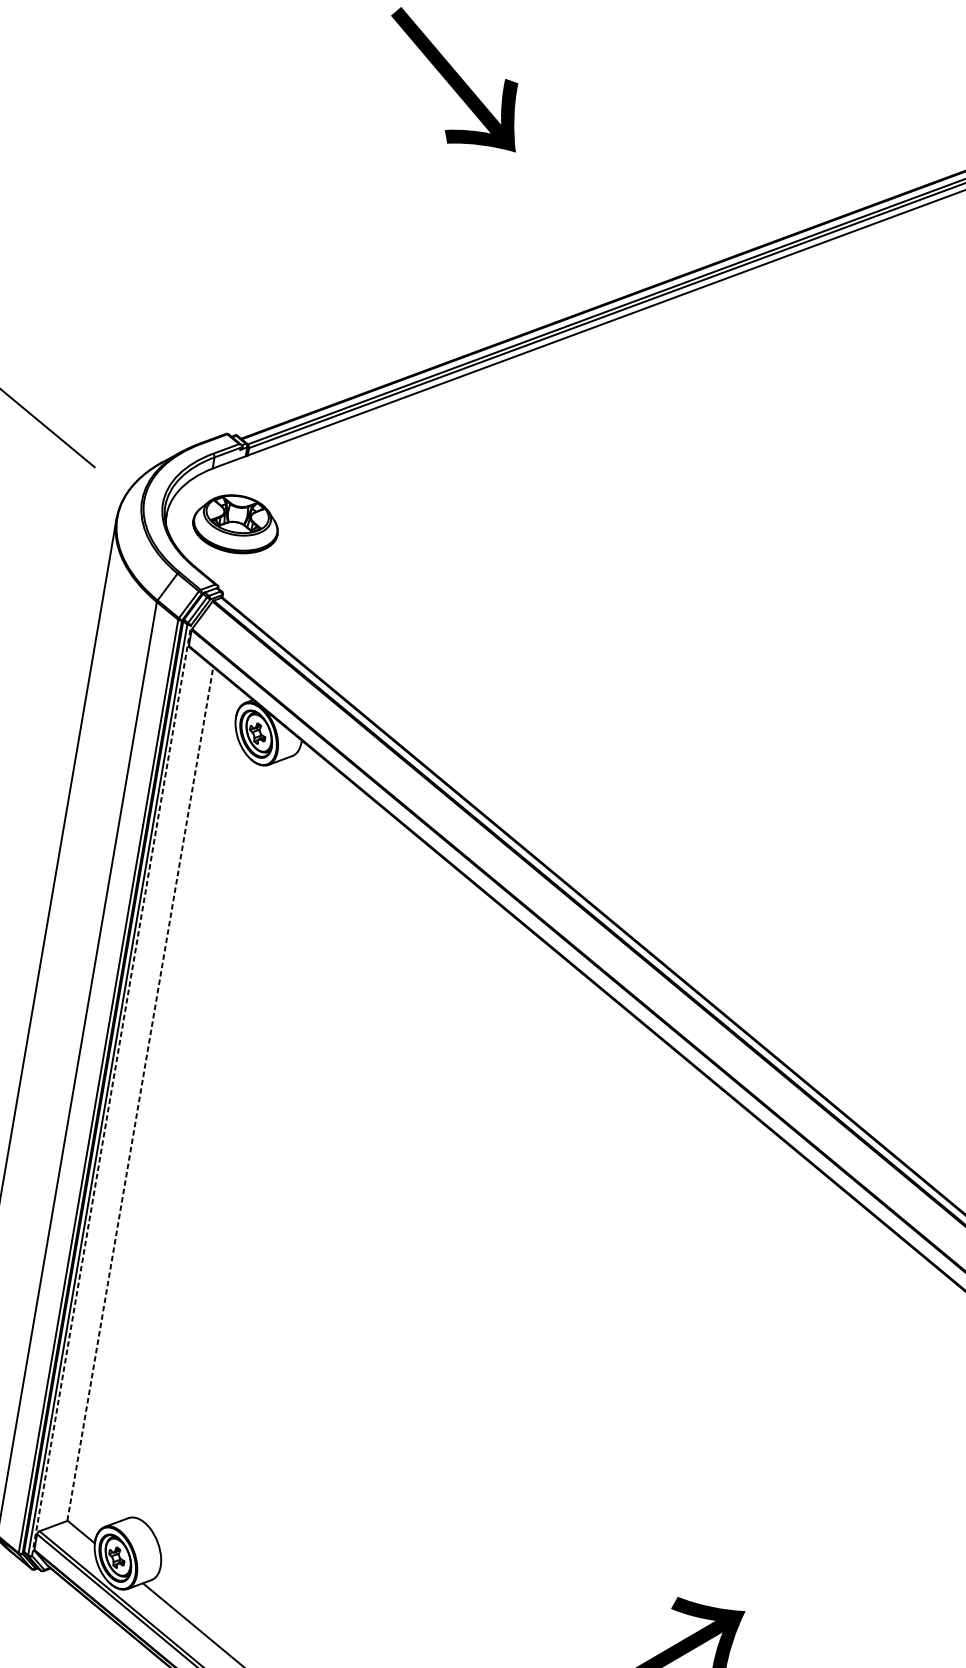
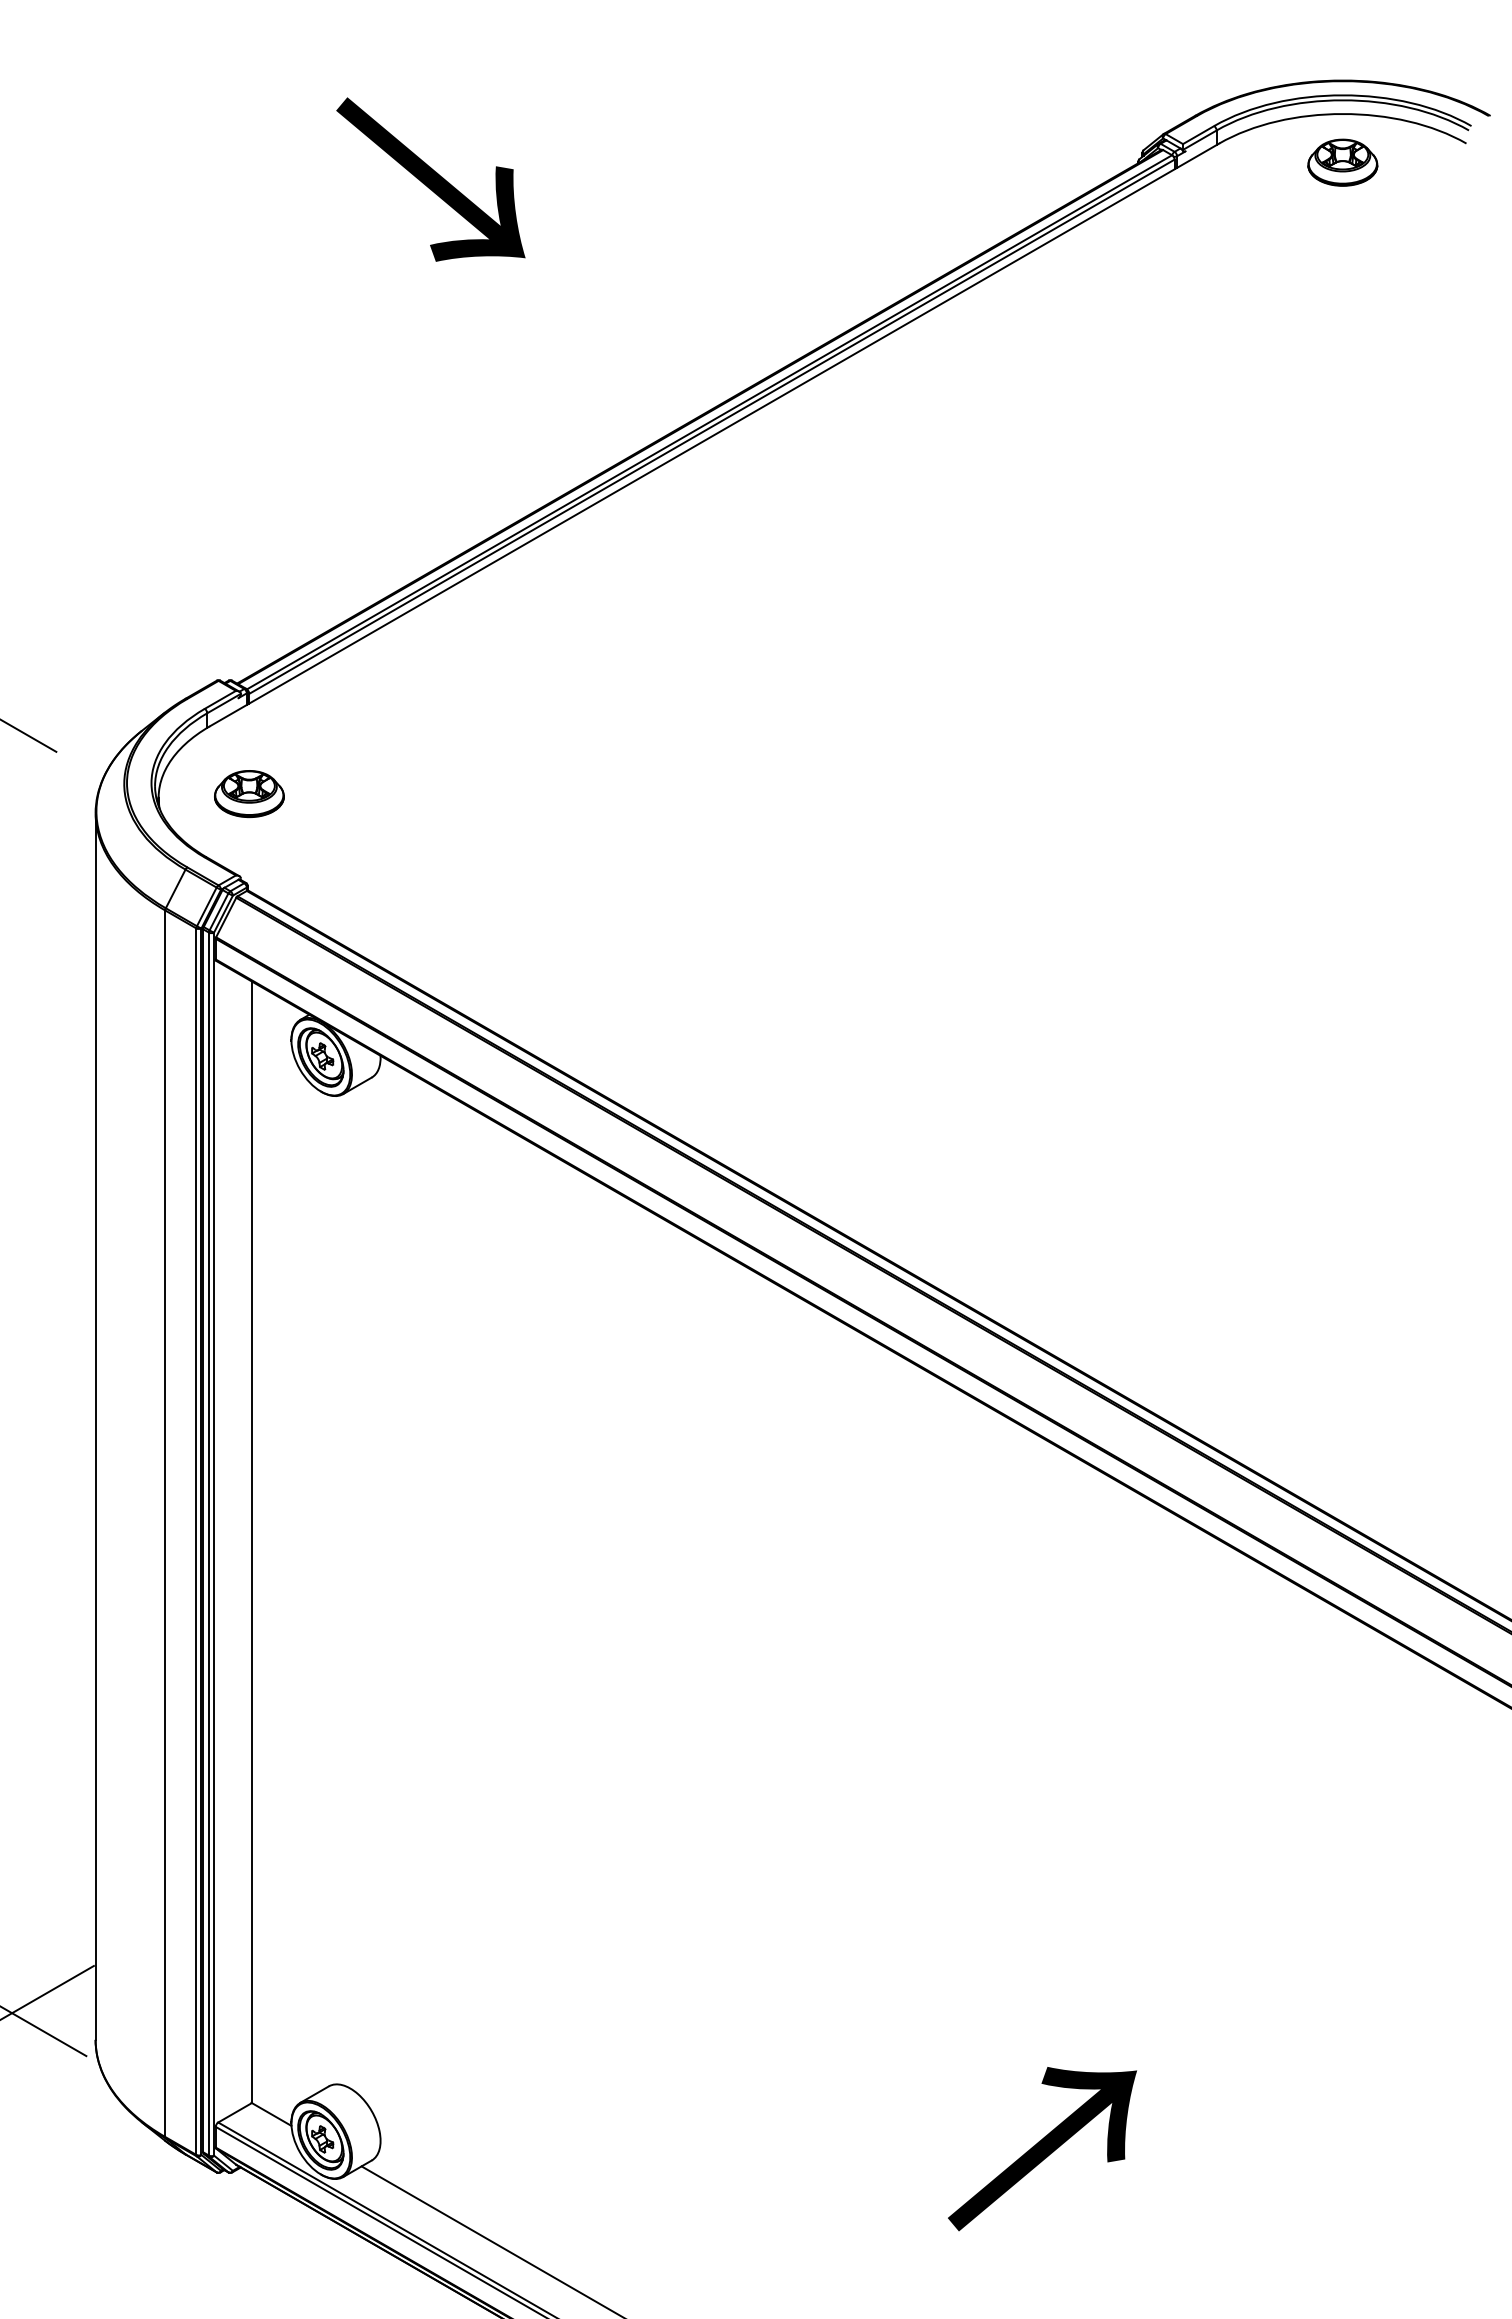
part: (236, 524) -> (249, 794), size x0.62
line: (112, 1090) -> (214, 1543), dashed -> solid
line: (140, 1094) -> (251, 1542), dashed -> solid

